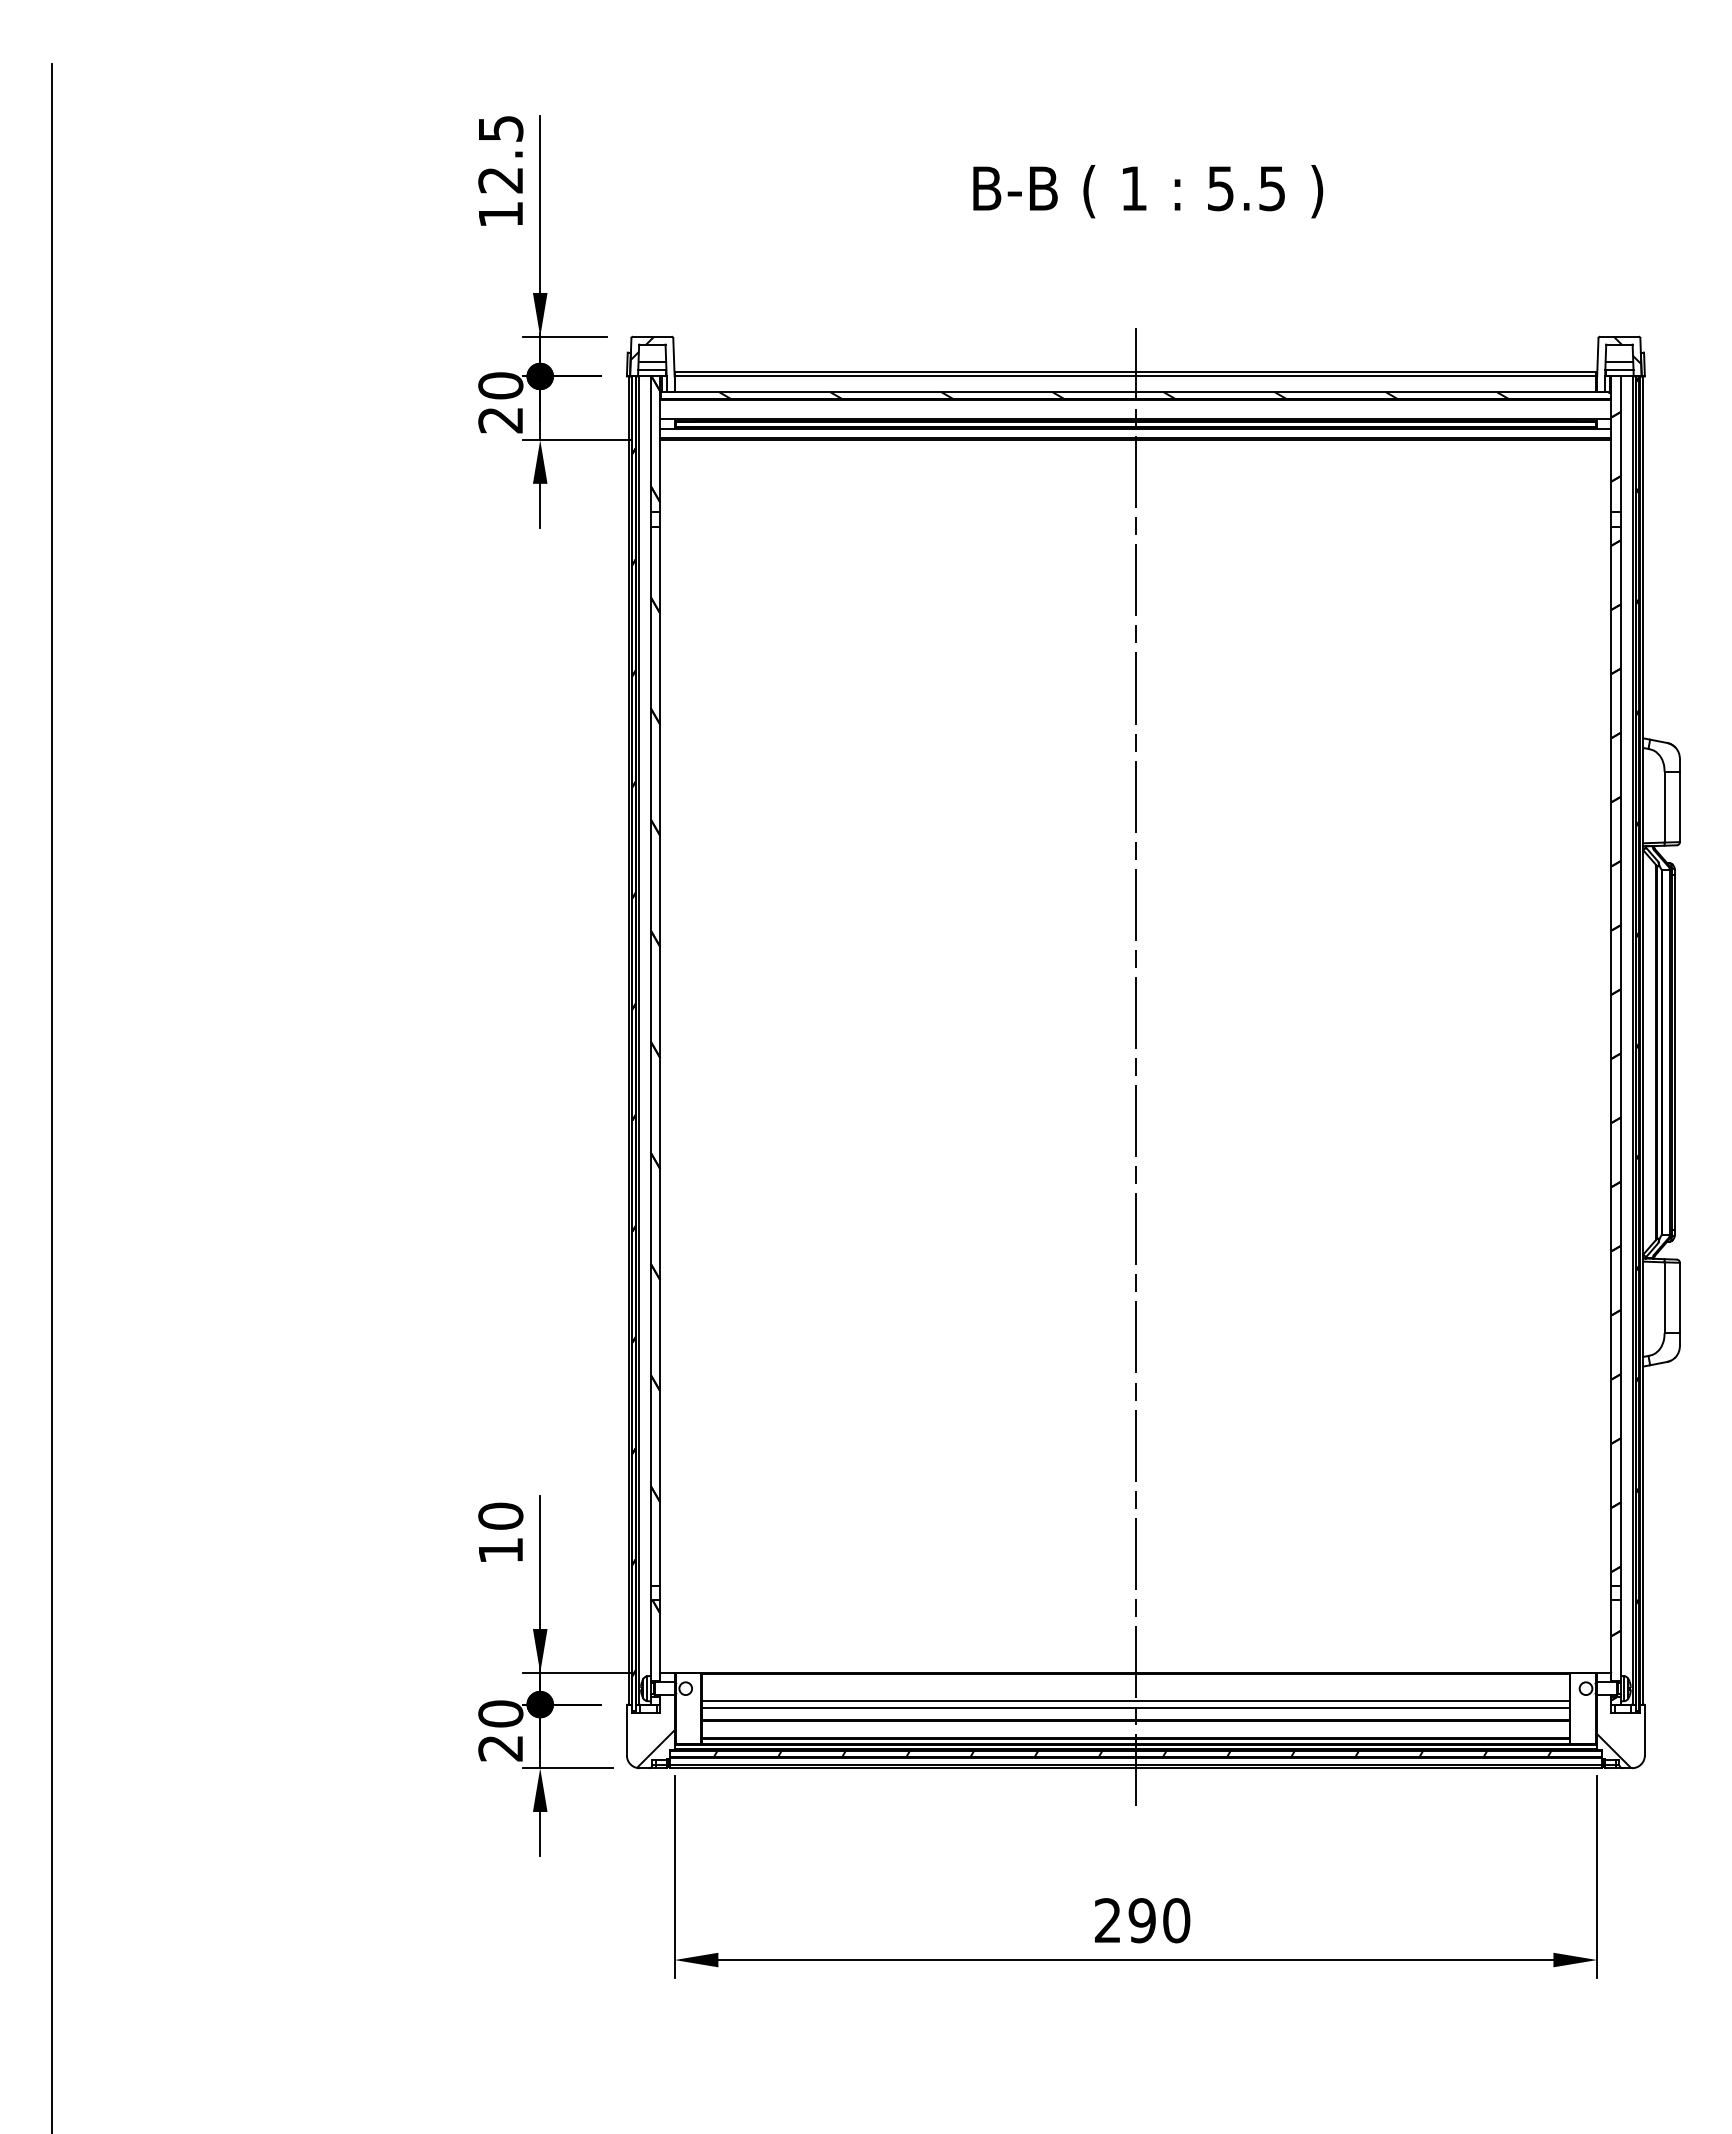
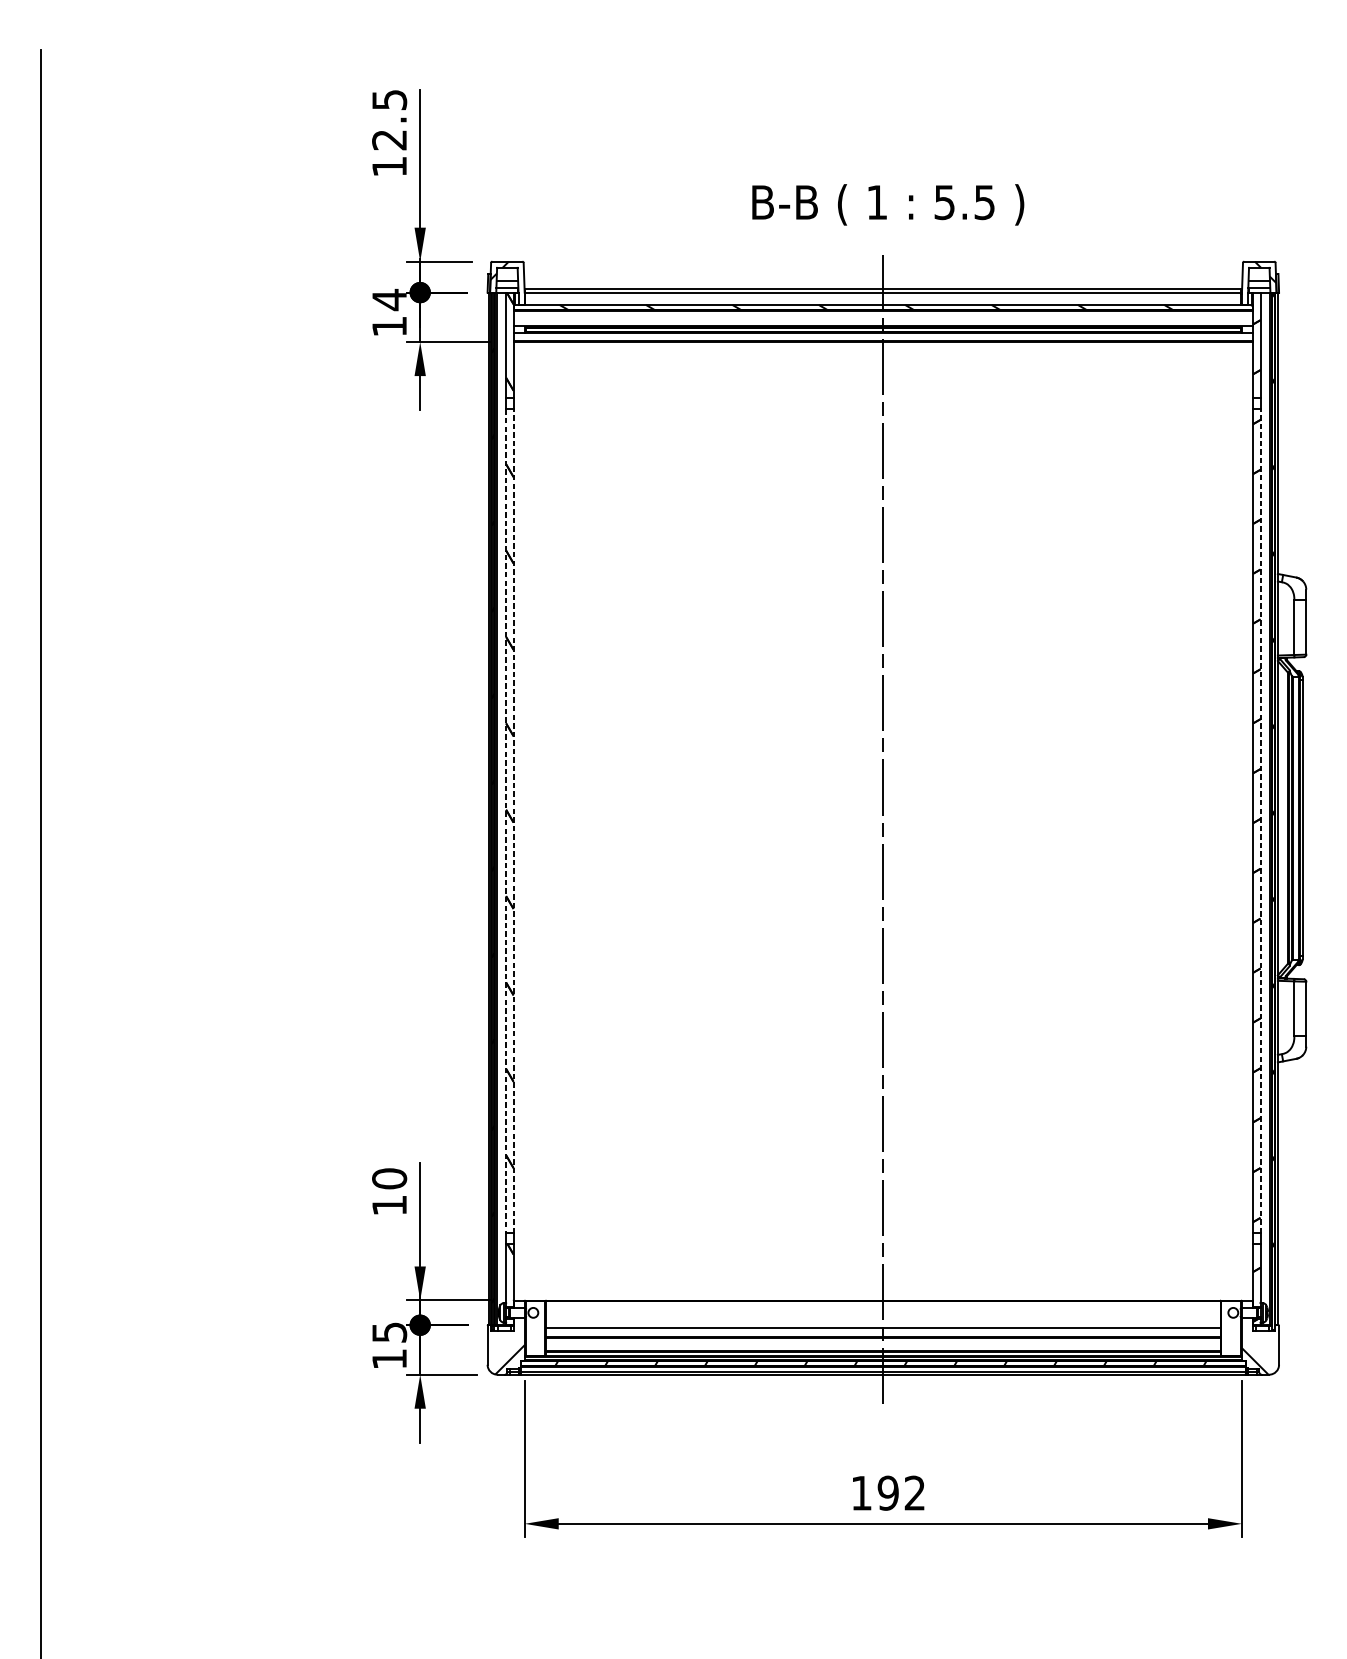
text: (1148, 191) -> (888, 204), moved
text: (500, 402) -> (389, 312), 20 -> 14
line: (650, 1056) -> (505, 821), solid -> dashed
line: (660, 1056) -> (513, 821), solid -> dashed
line: (1621, 1056) -> (1260, 821), solid -> dashed
line: (1135, 1701) -> (883, 1322), removed
text: (500, 1730) -> (389, 1345), 20 -> 15
text: (1142, 1920) -> (888, 1493), 290 -> 192

